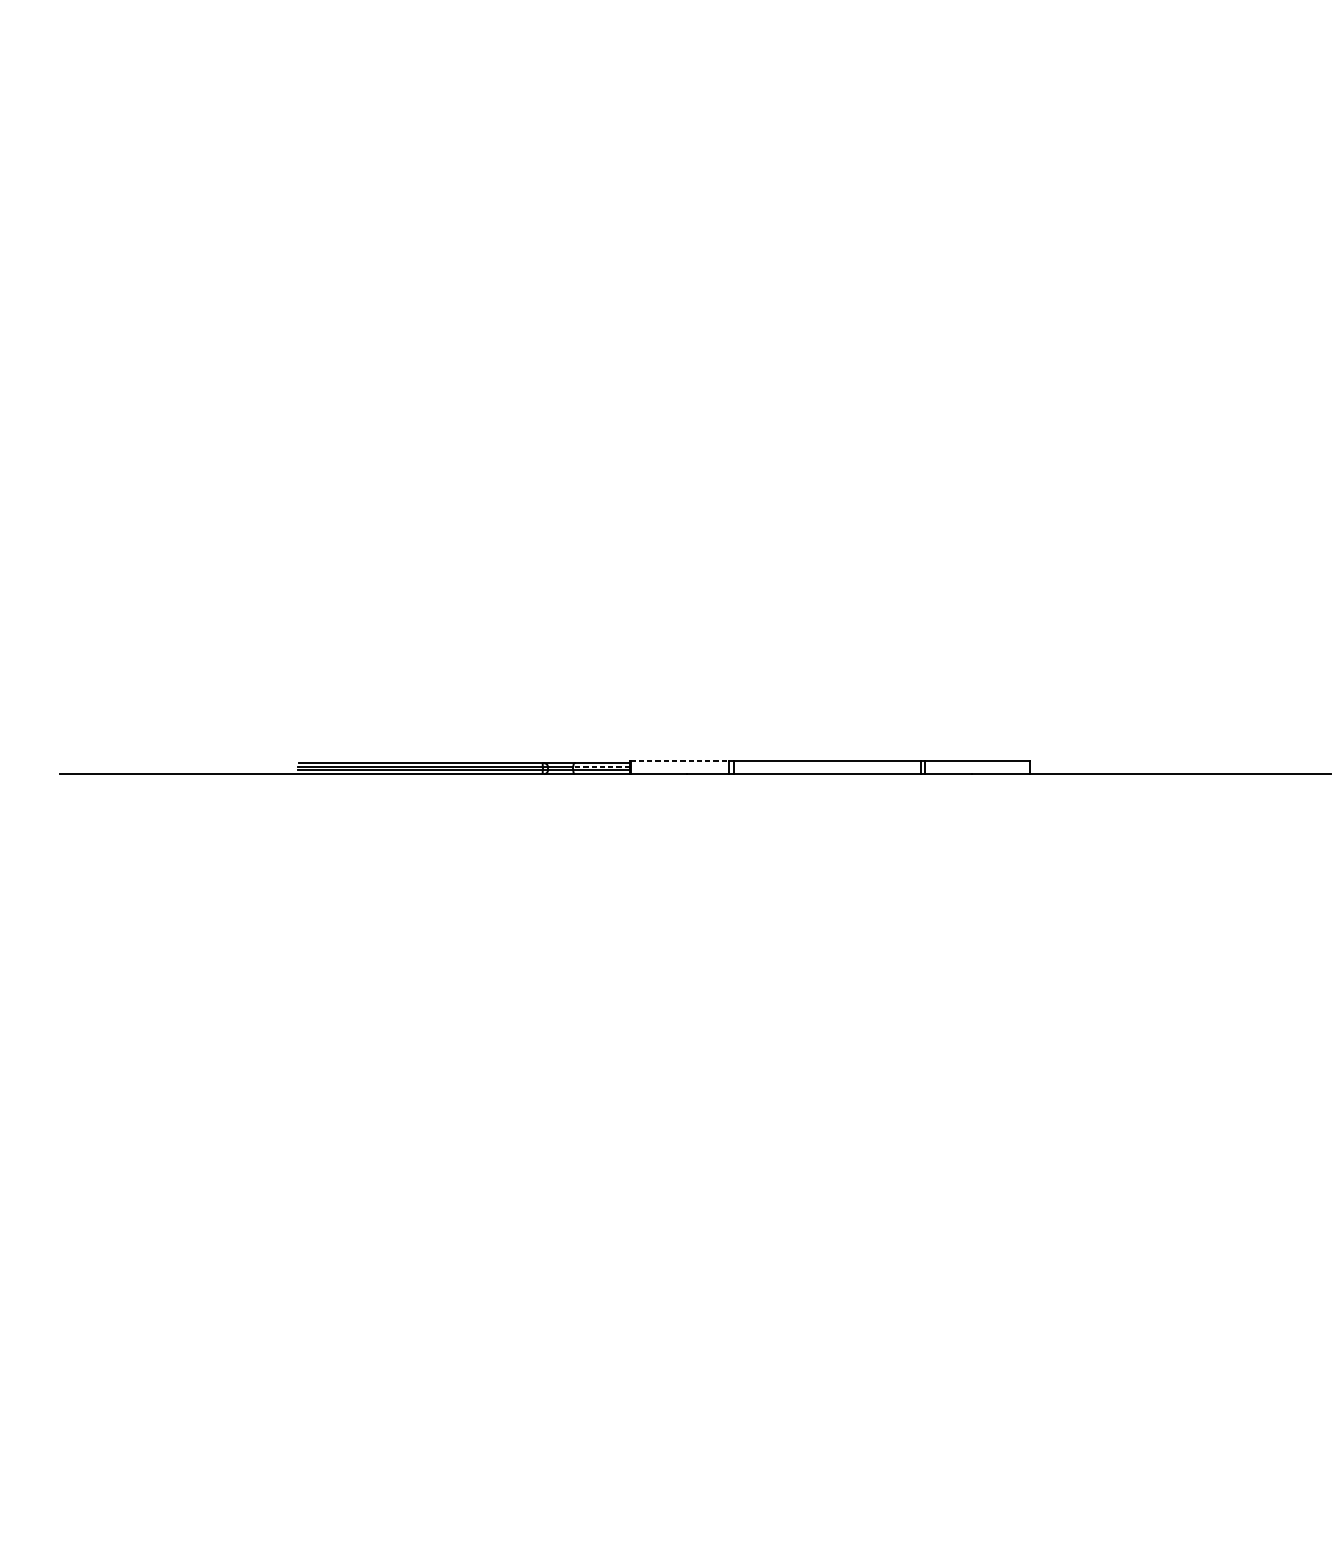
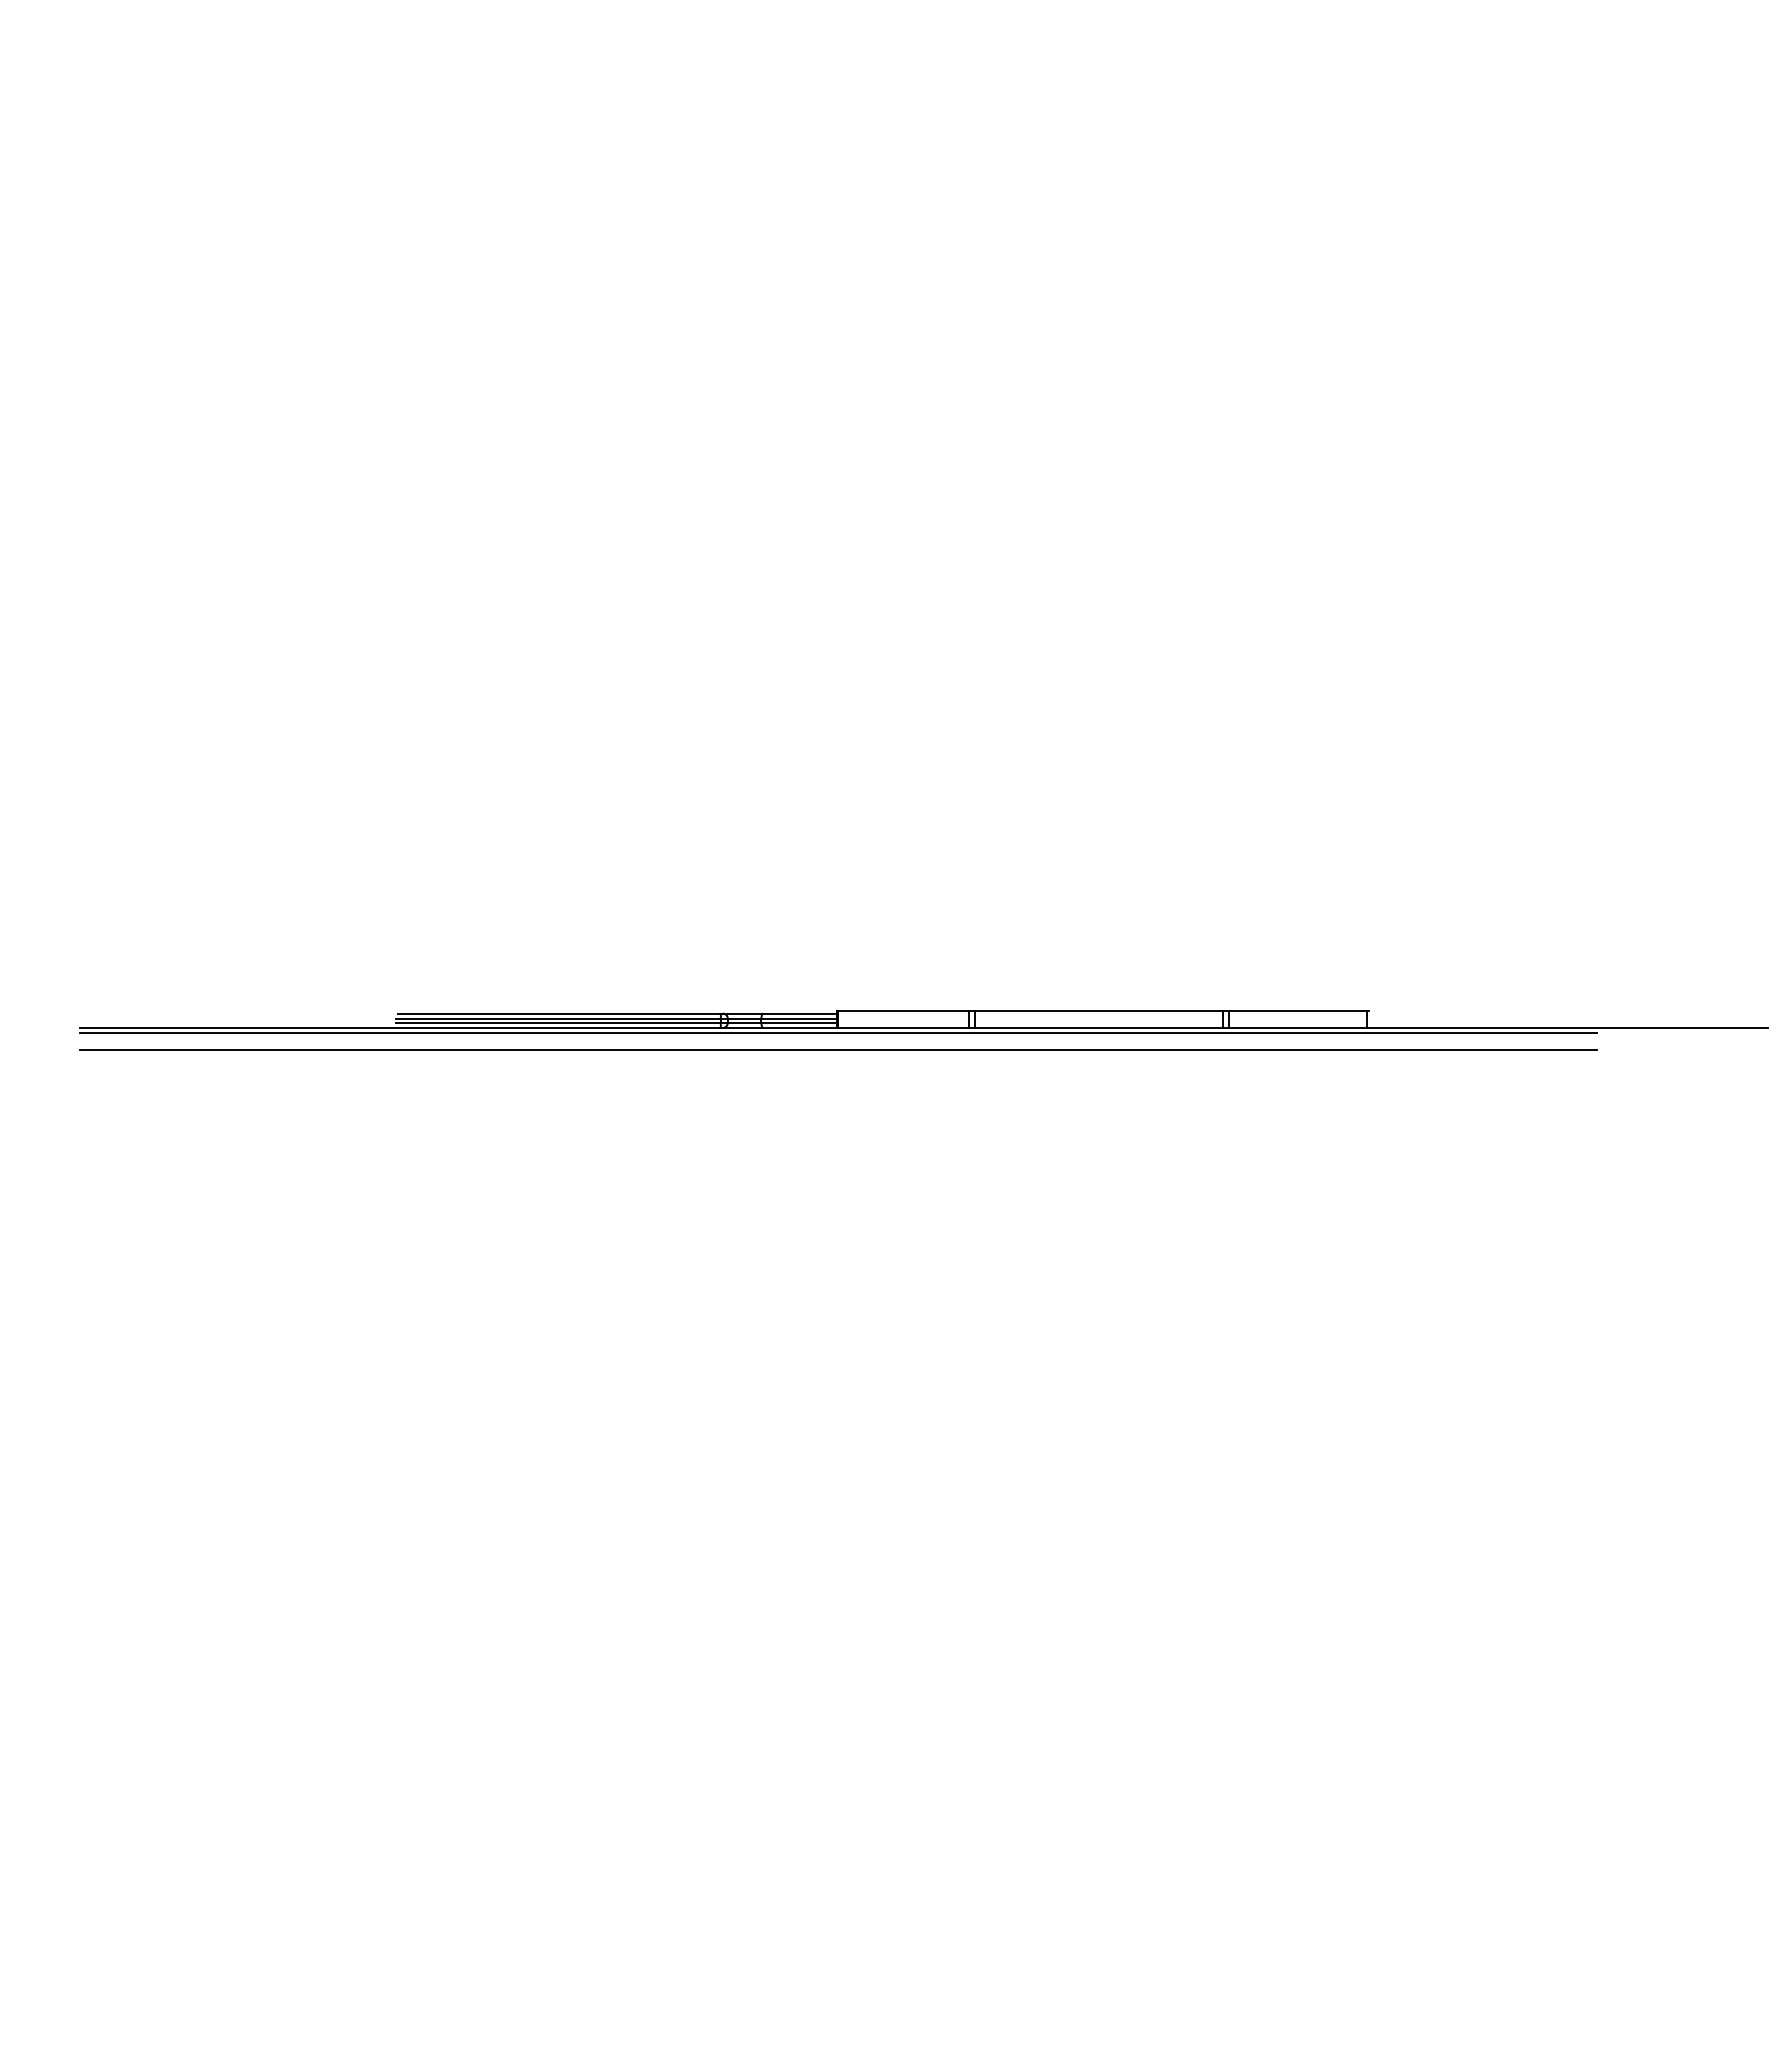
line: (680, 760) -> (903, 1010), dashed -> solid
line: (601, 766) -> (799, 1018), dashed -> solid
line: (630, 778) -> (837, 1033), added
line: (630, 791) -> (837, 1050), added

